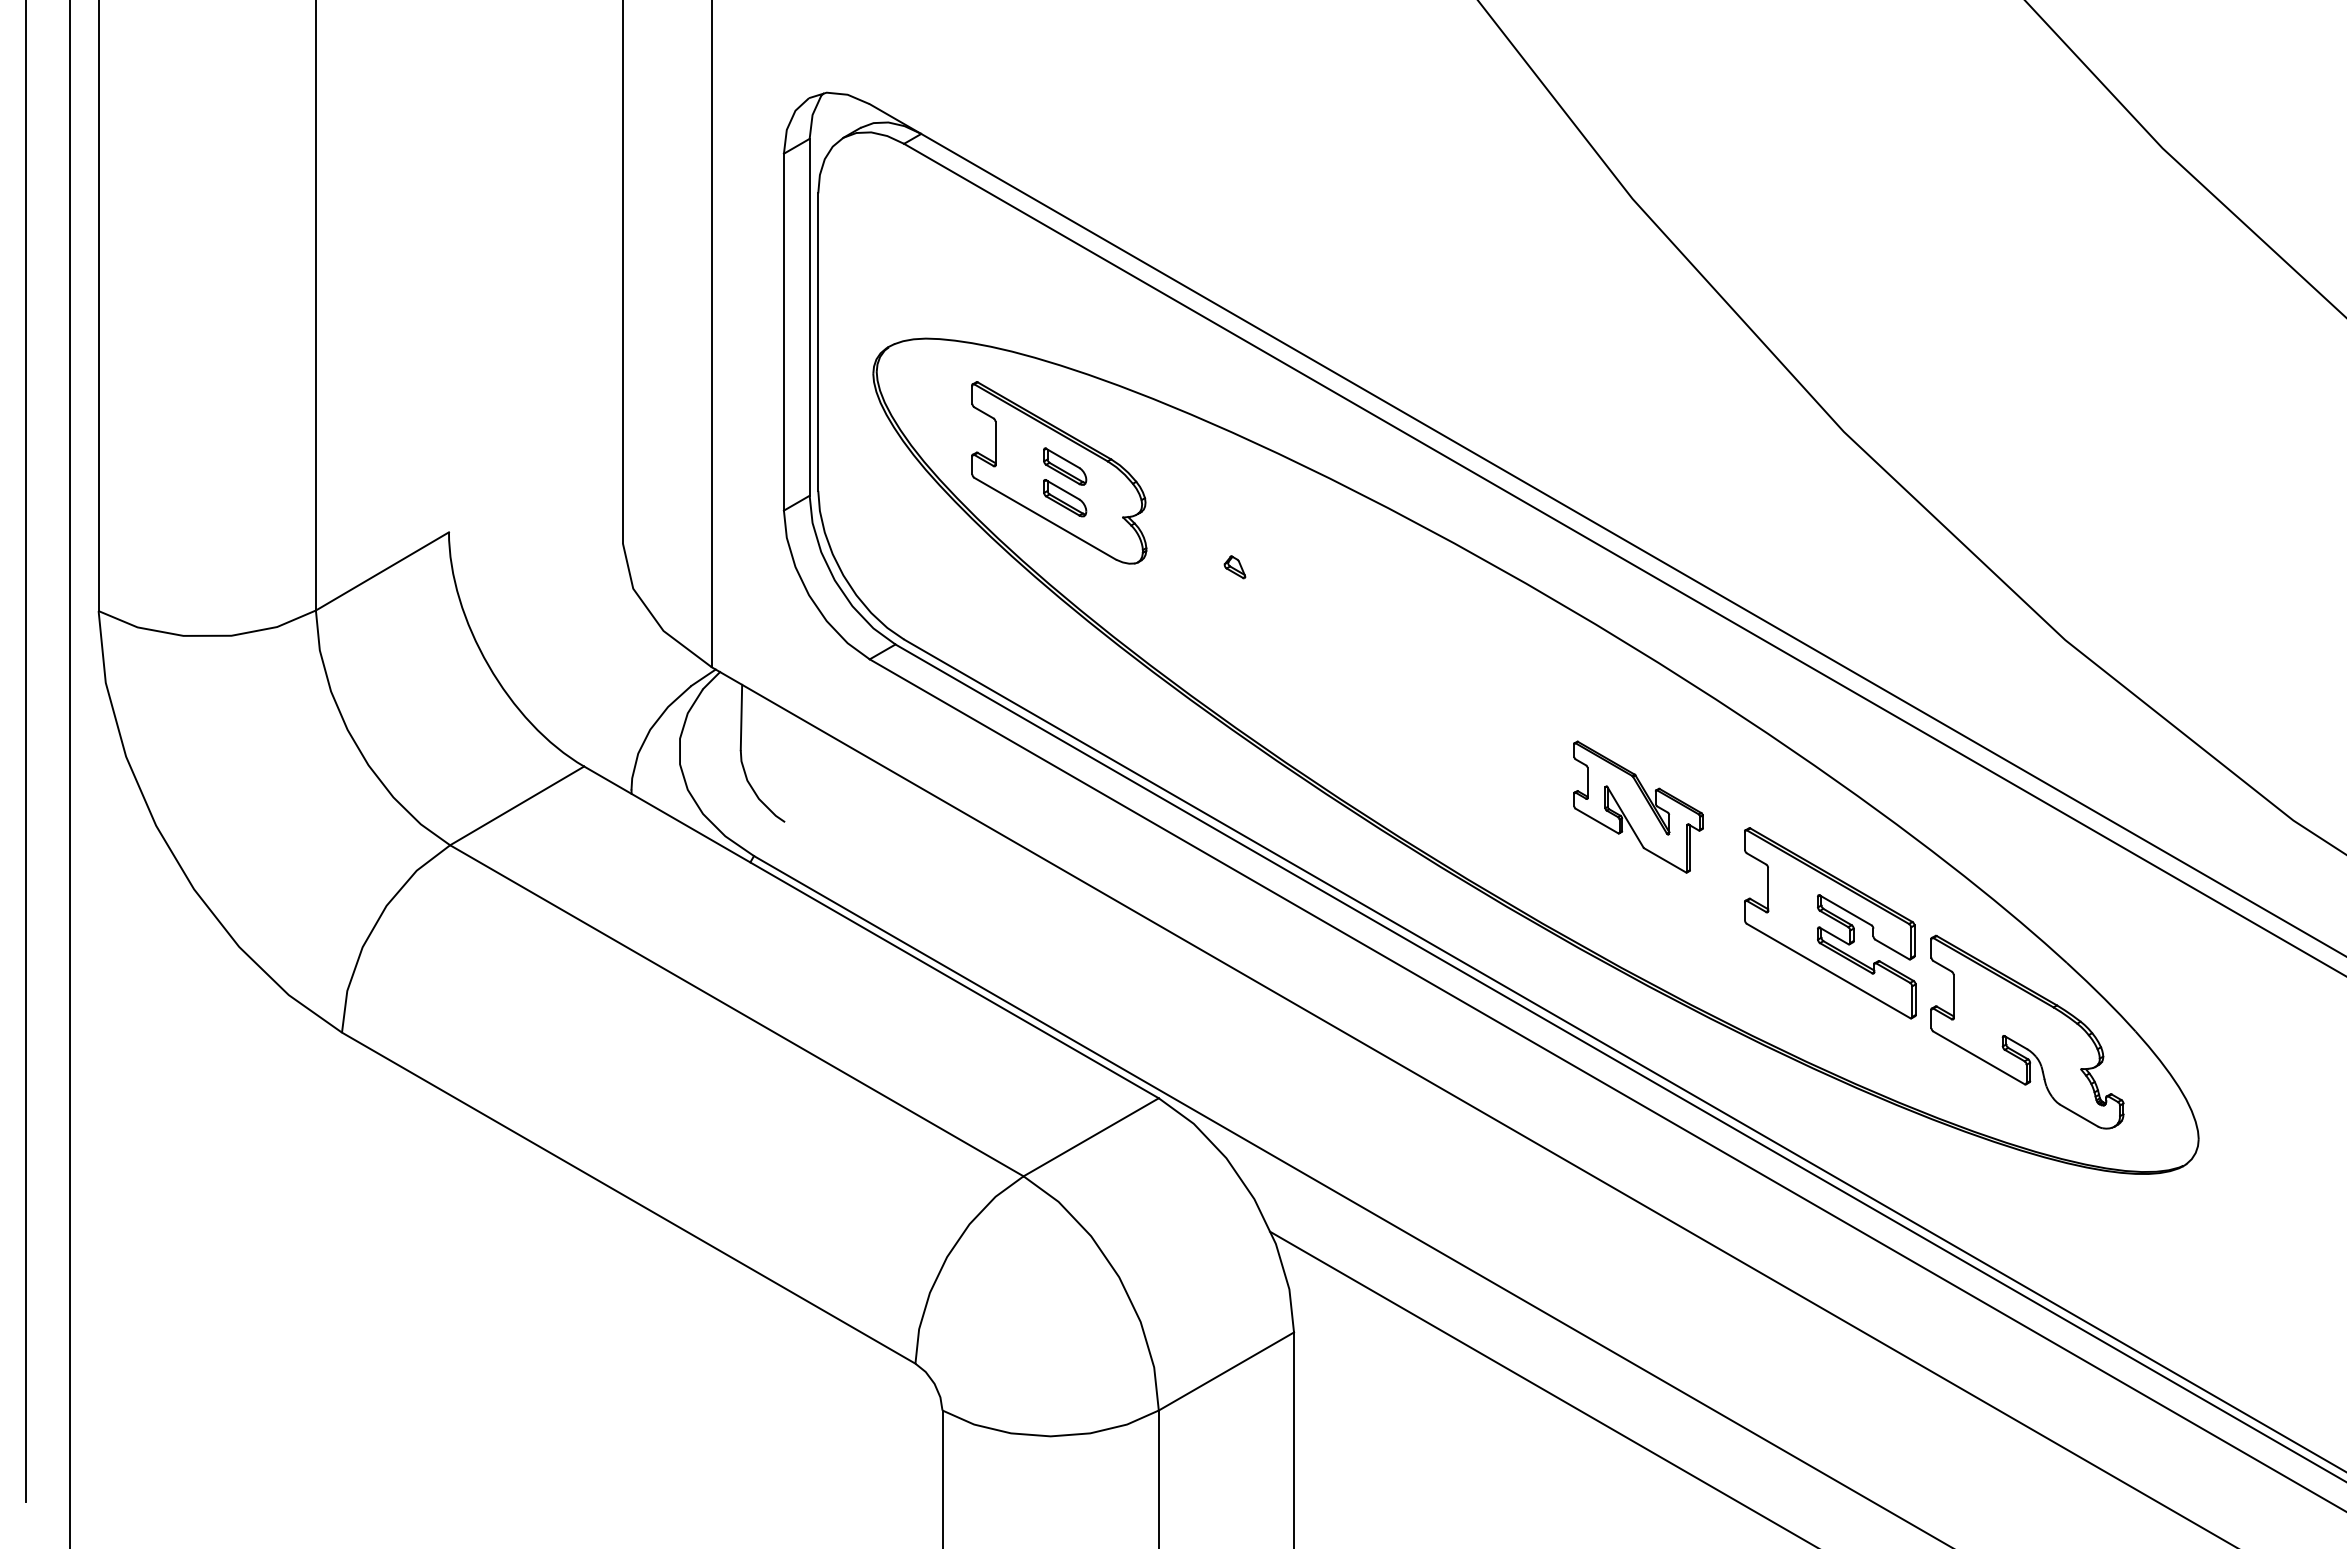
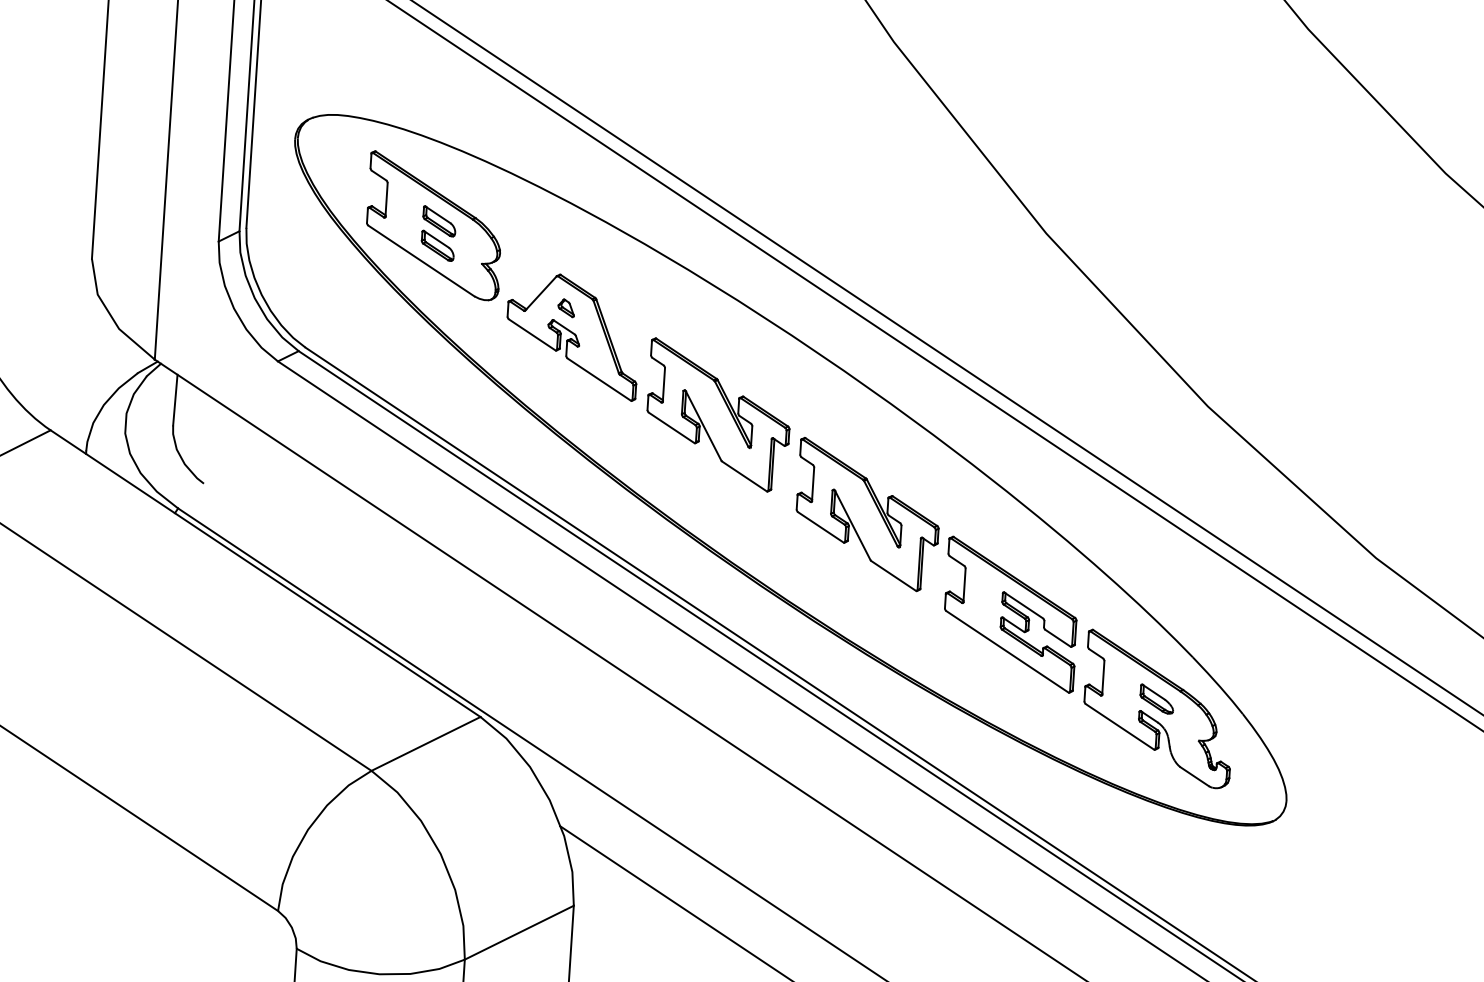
part: (1245, 602) -> (572, 336), added
part: (1438, 691) -> (718, 414), added
part: (1638, 806) -> (867, 514), size x1.43
part: (2023, 1019) -> (1156, 699), added

